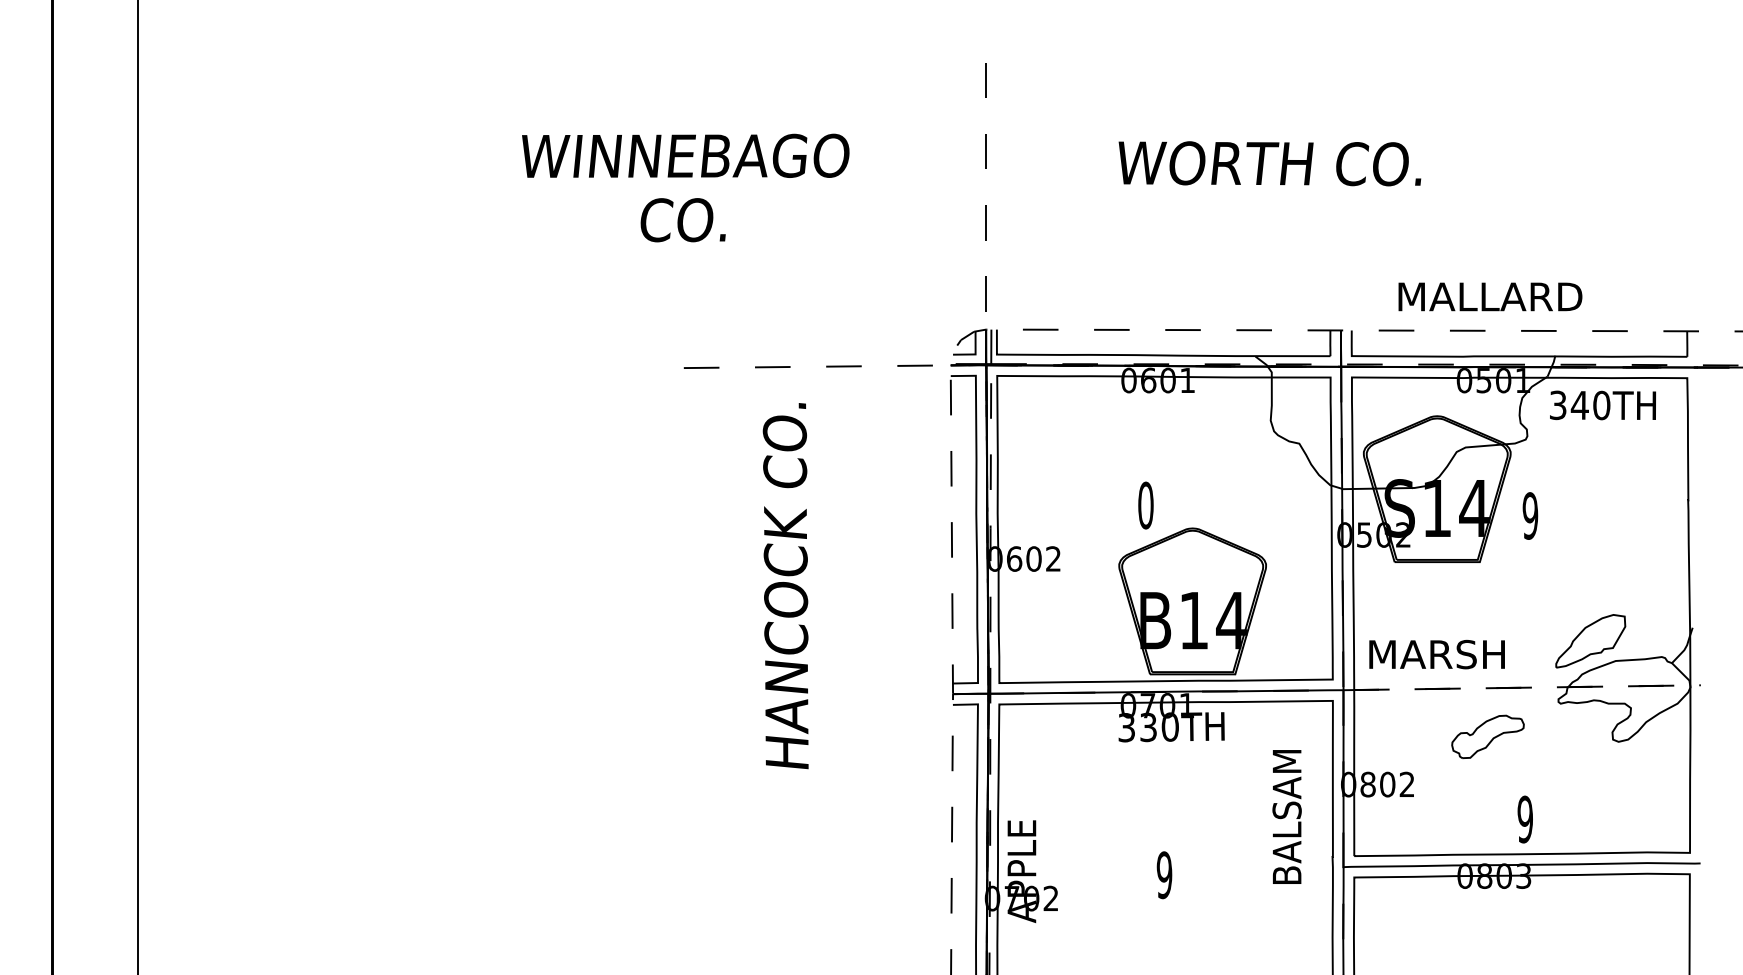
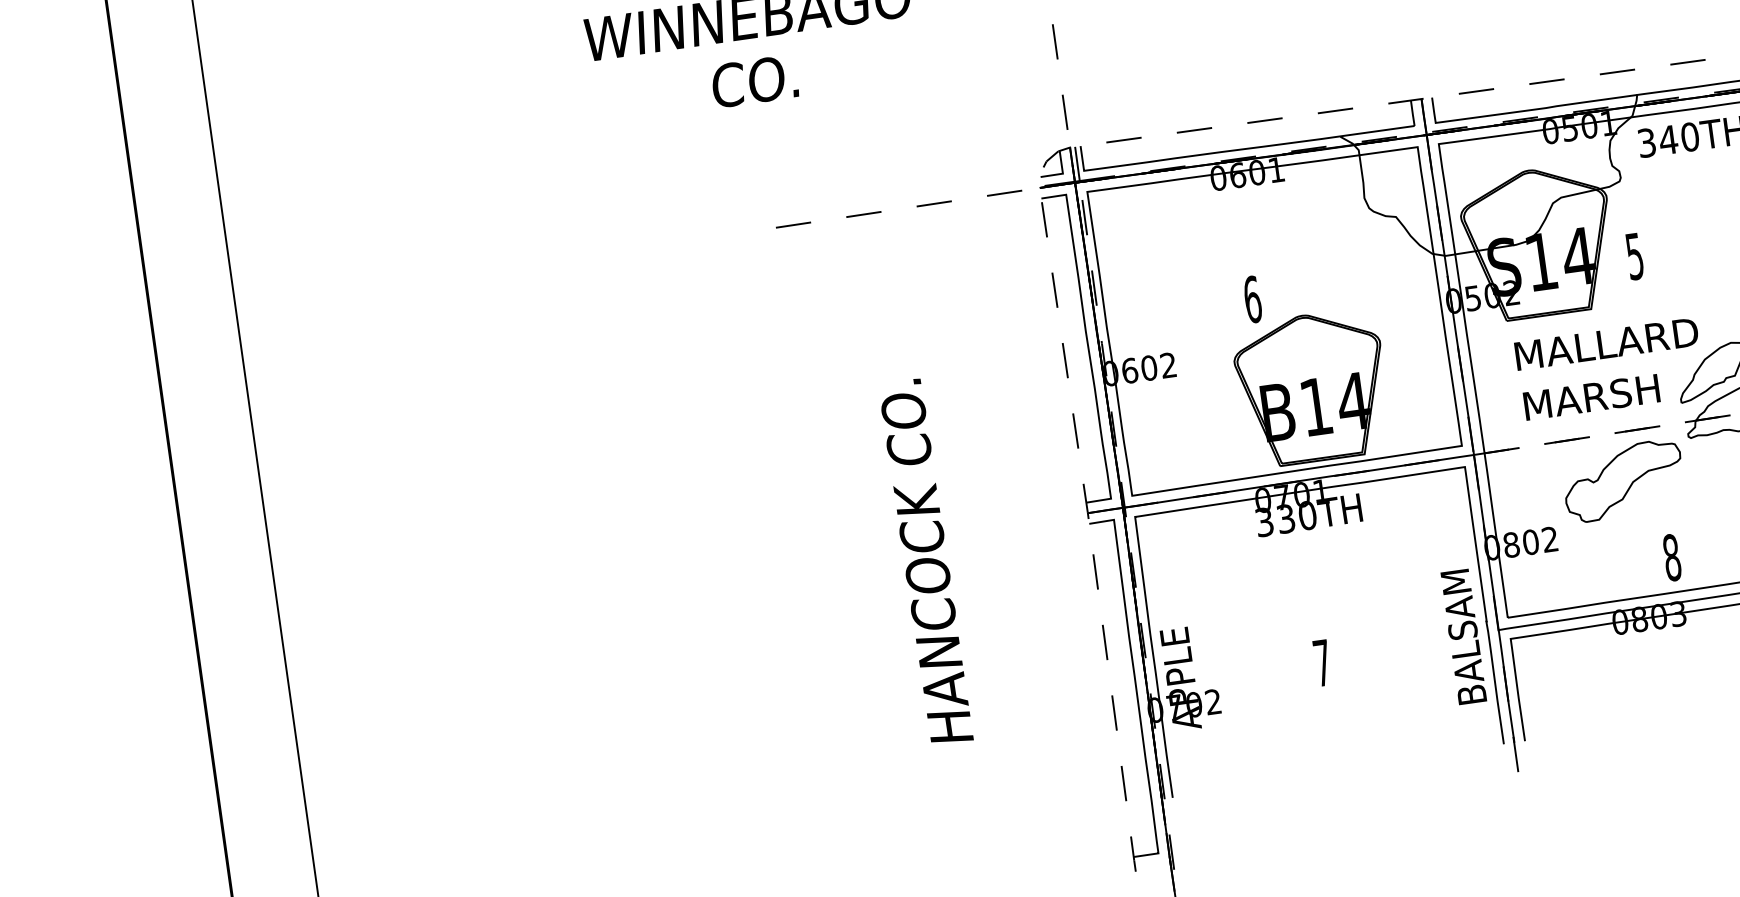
text: (1490, 296) -> (1606, 343), moved
text: (1145, 505) -> (1252, 299), 0 -> 6
text: (1530, 515) -> (1634, 255), 9 -> 5
text: (785, 586) -> (925, 562), moved
text: (1436, 654) -> (1591, 397), moved
part: (1487, 736) -> (1623, 480), size x1.67
text: (1286, 816) -> (1463, 636), moved
text: (1525, 819) -> (1672, 557), 9 -> 8
text: (1164, 875) -> (1322, 663), 9 -> 7

